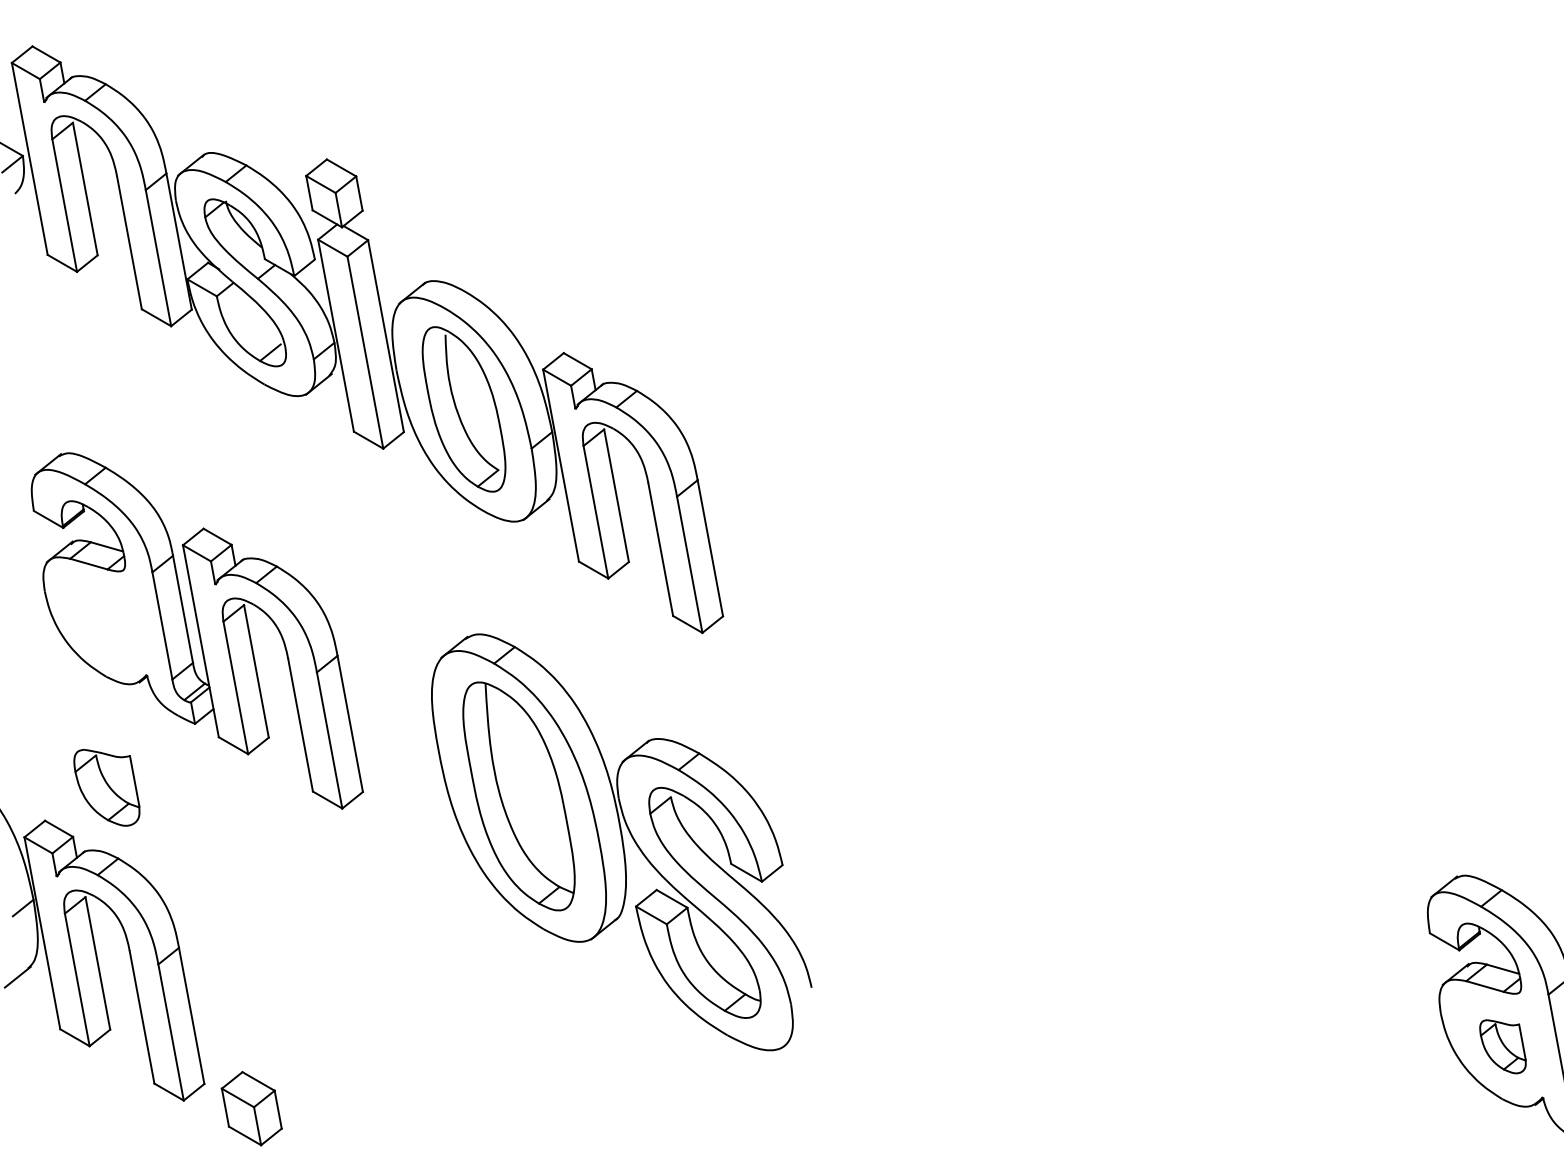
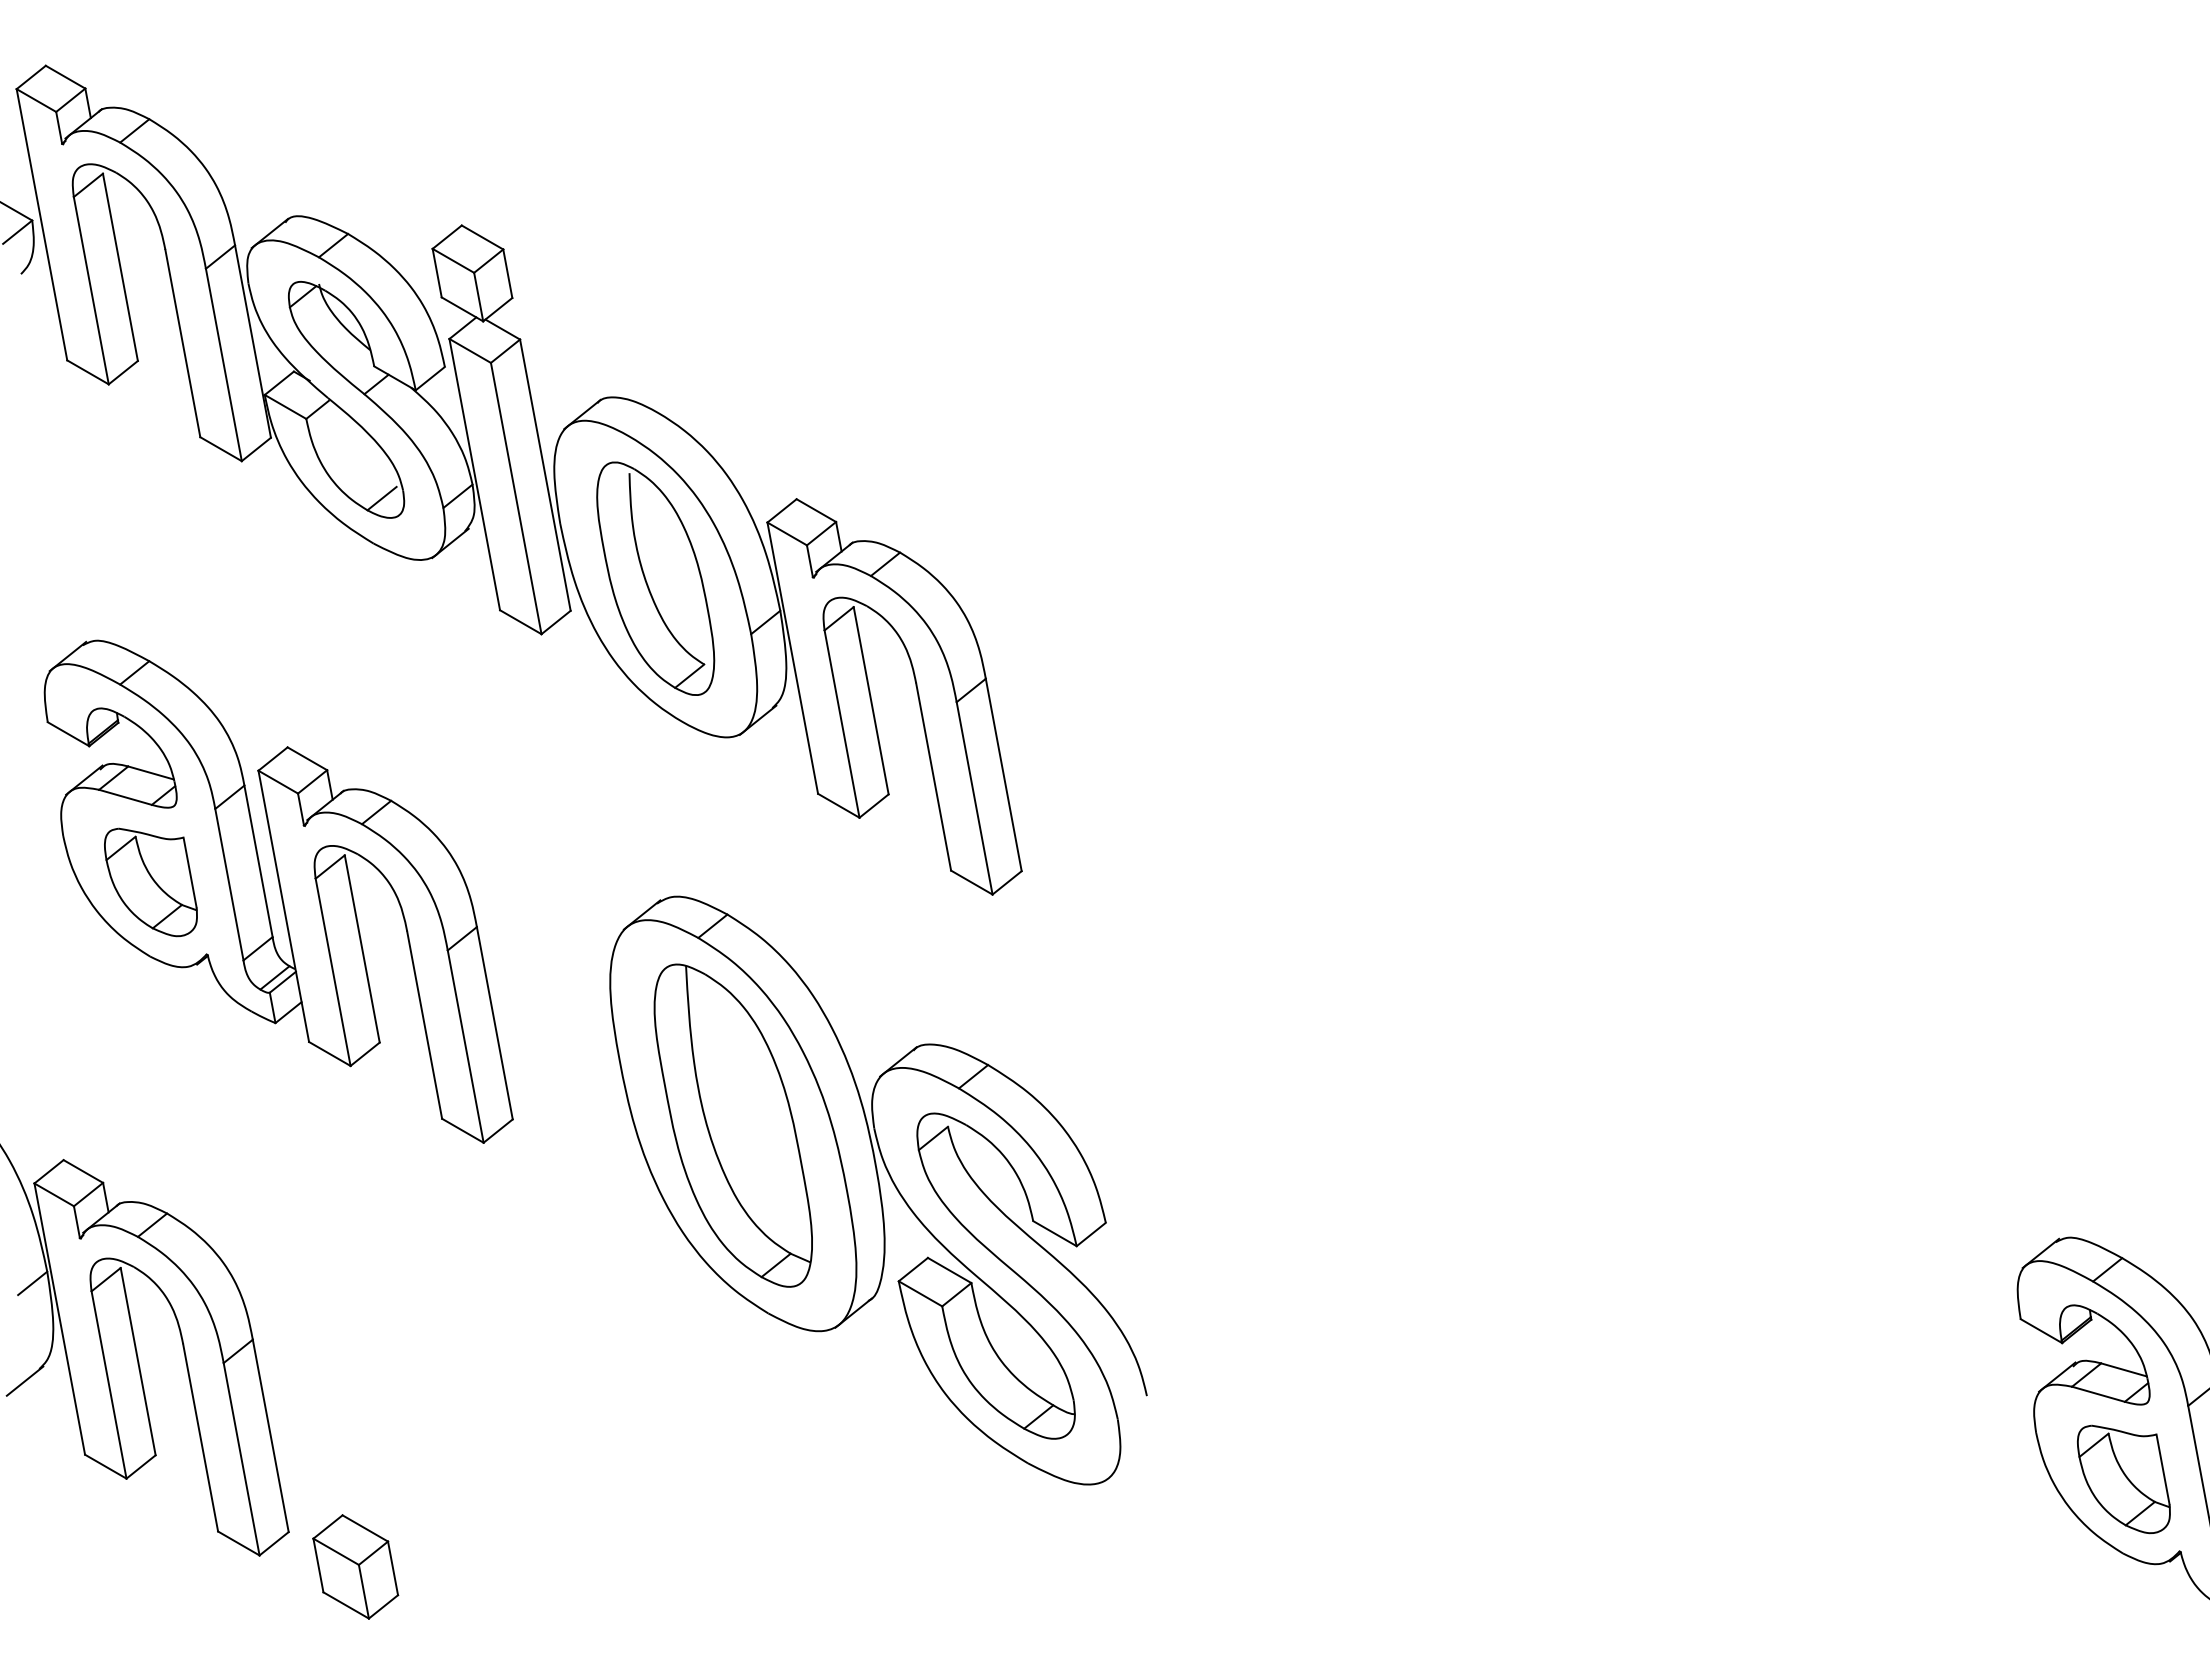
part: (106, 787) -> (150, 882), moved
part: (1502, 1046) -> (2123, 1479), size x1.43

